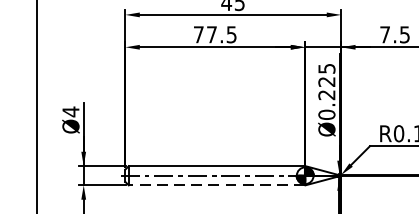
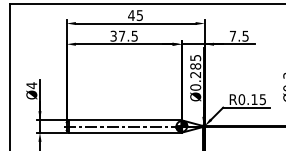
text: (198, 33) -> (113, 35), 77.5 -> 37.5
text: (326, 82) -> (195, 66), Ø0.225 -> Ø0.285
line: (215, 185) -> (124, 132), dashed -> solid

